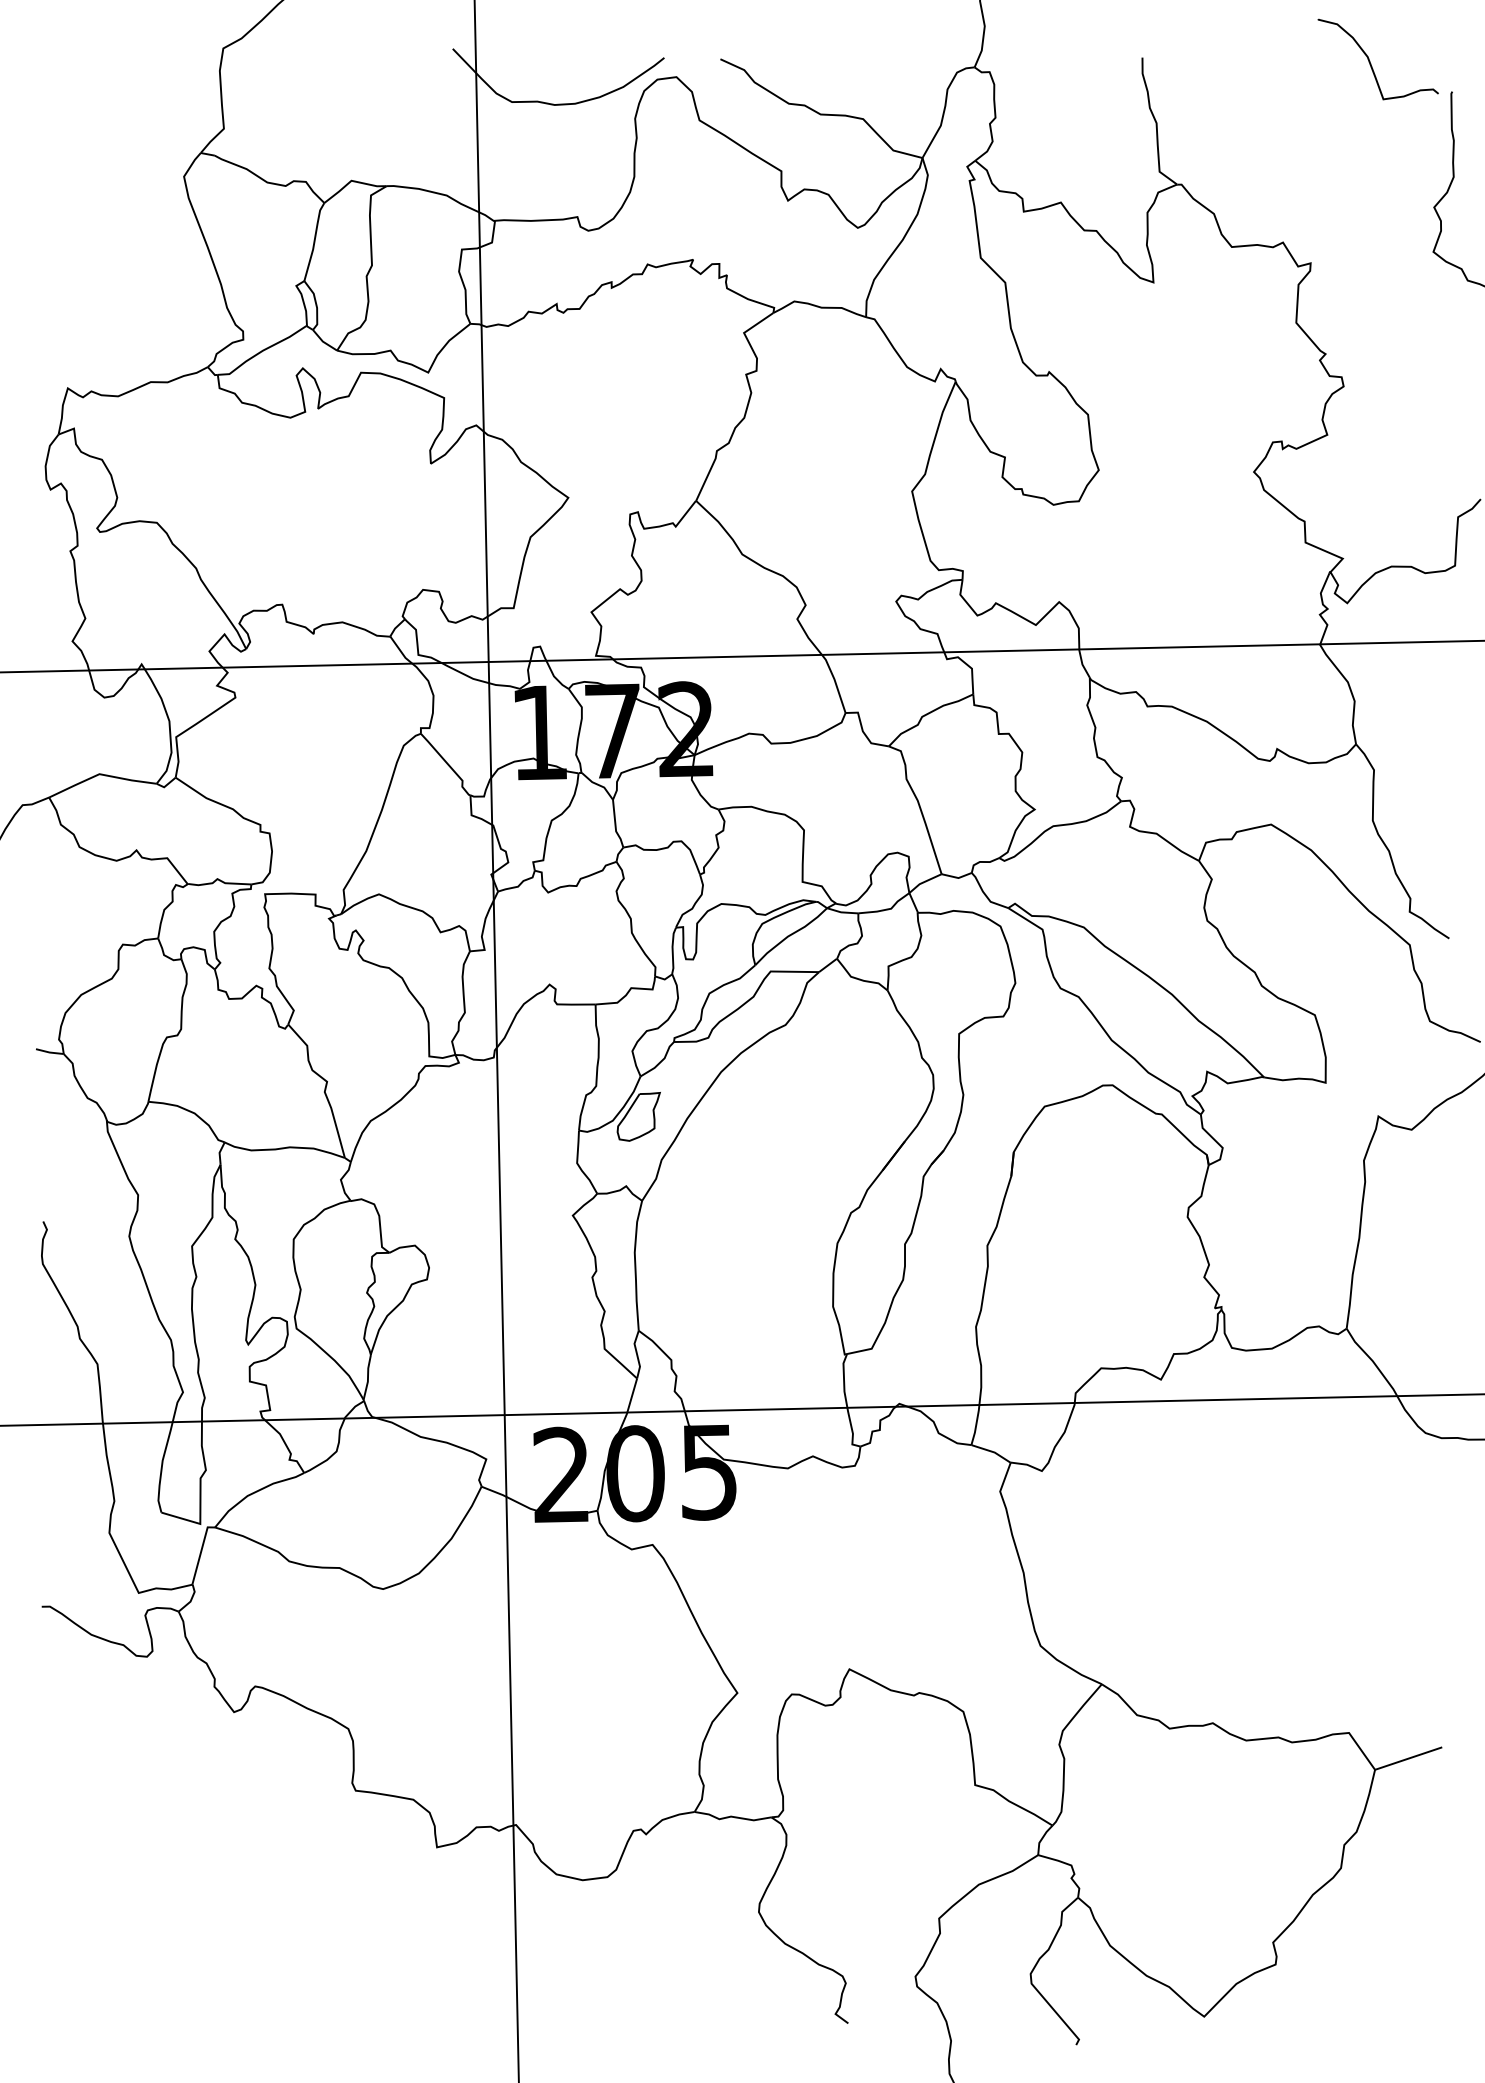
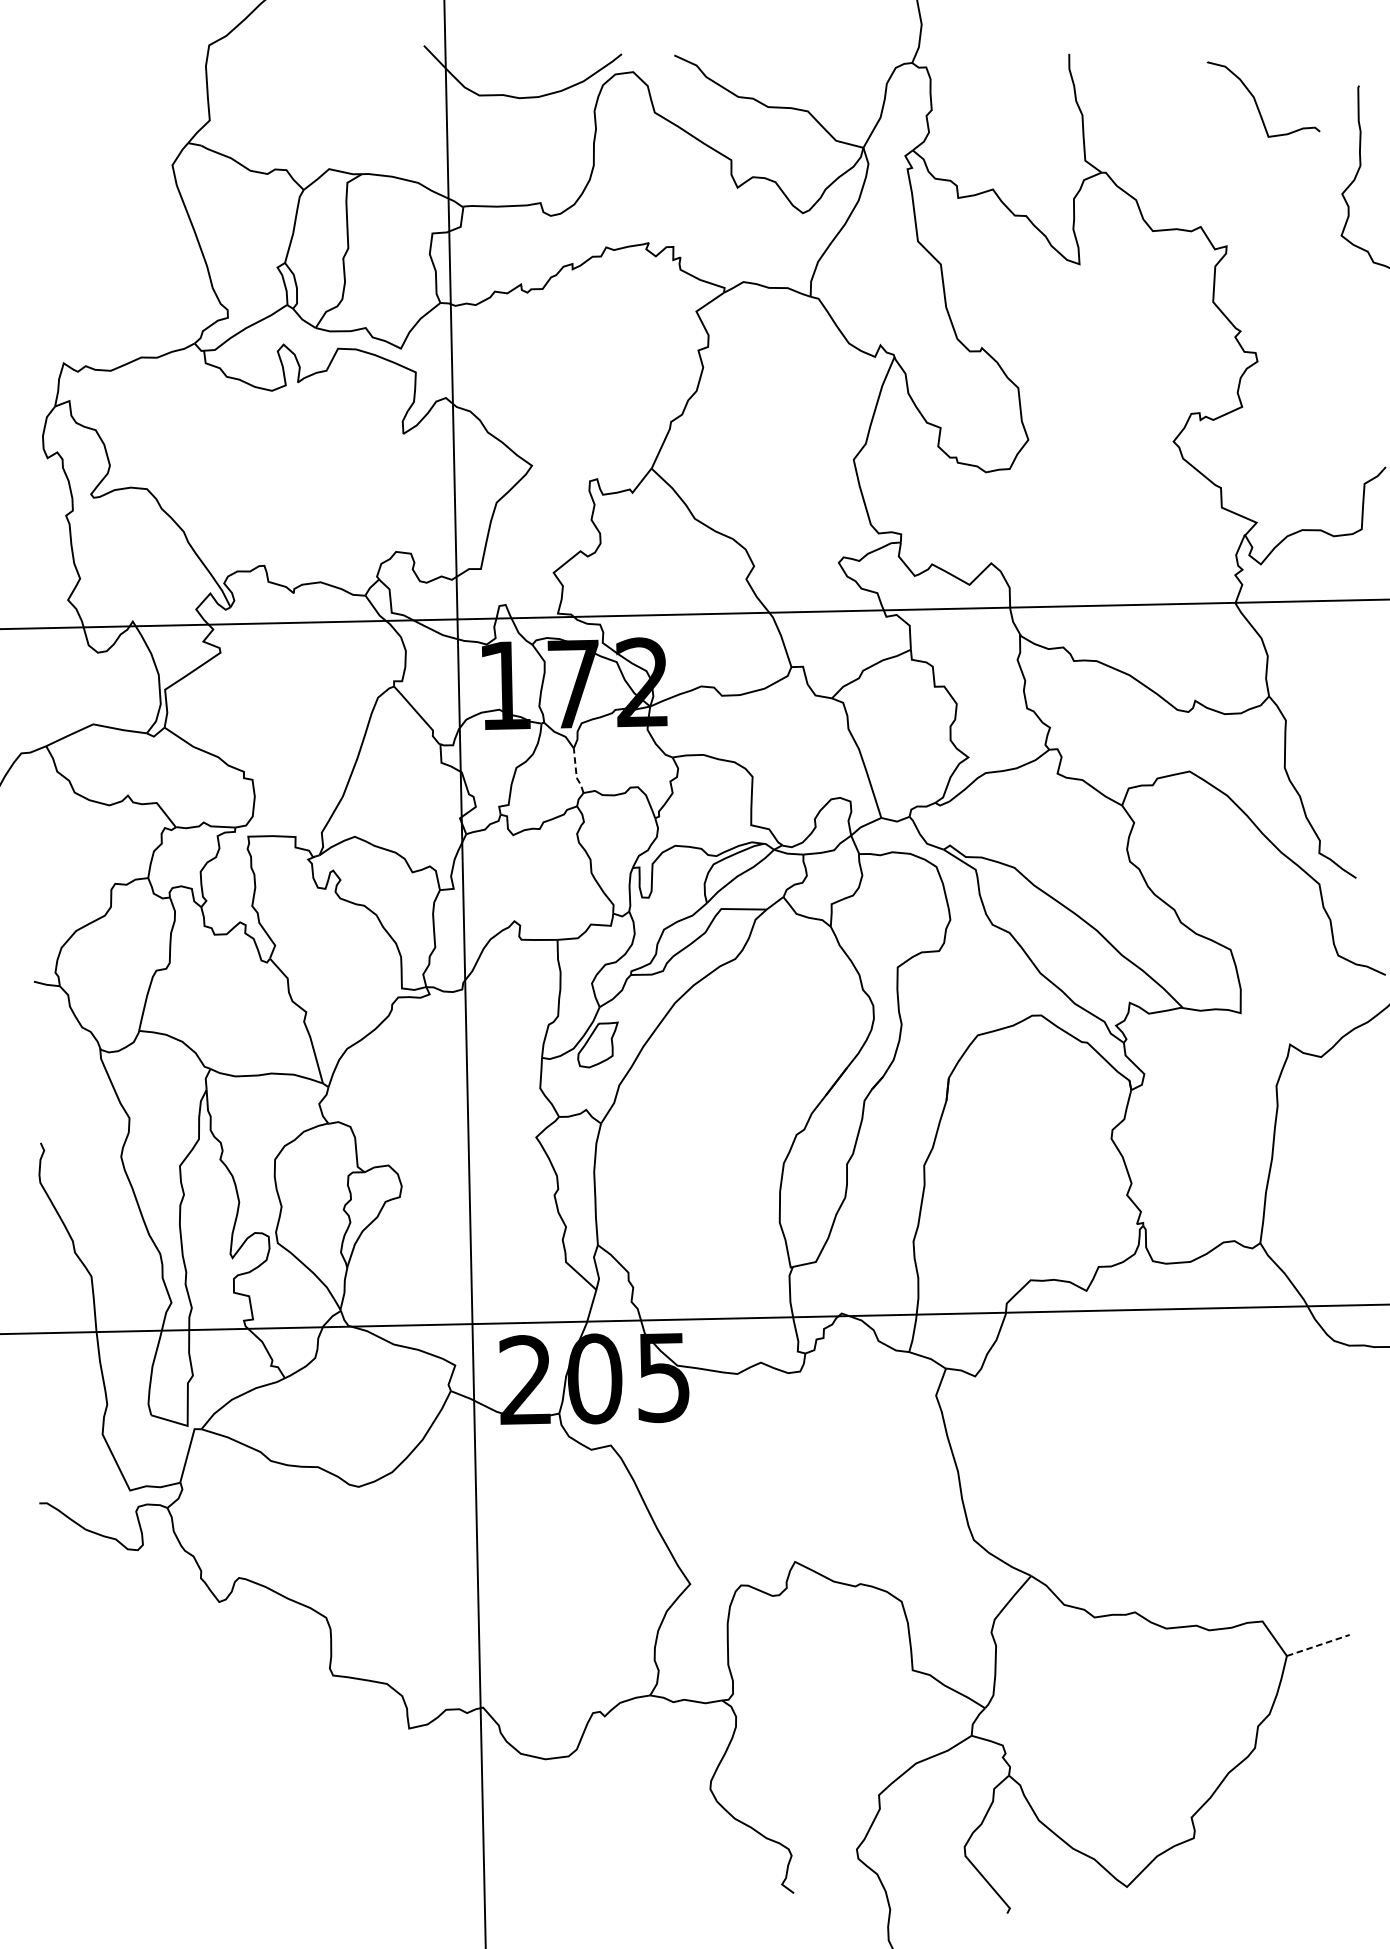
curve: (1371, 63) -> (1257, 103), moved
line: (615, 825) -> (576, 772), solid -> dashed
line: (1409, 1758) -> (1319, 1645), solid -> dashed

